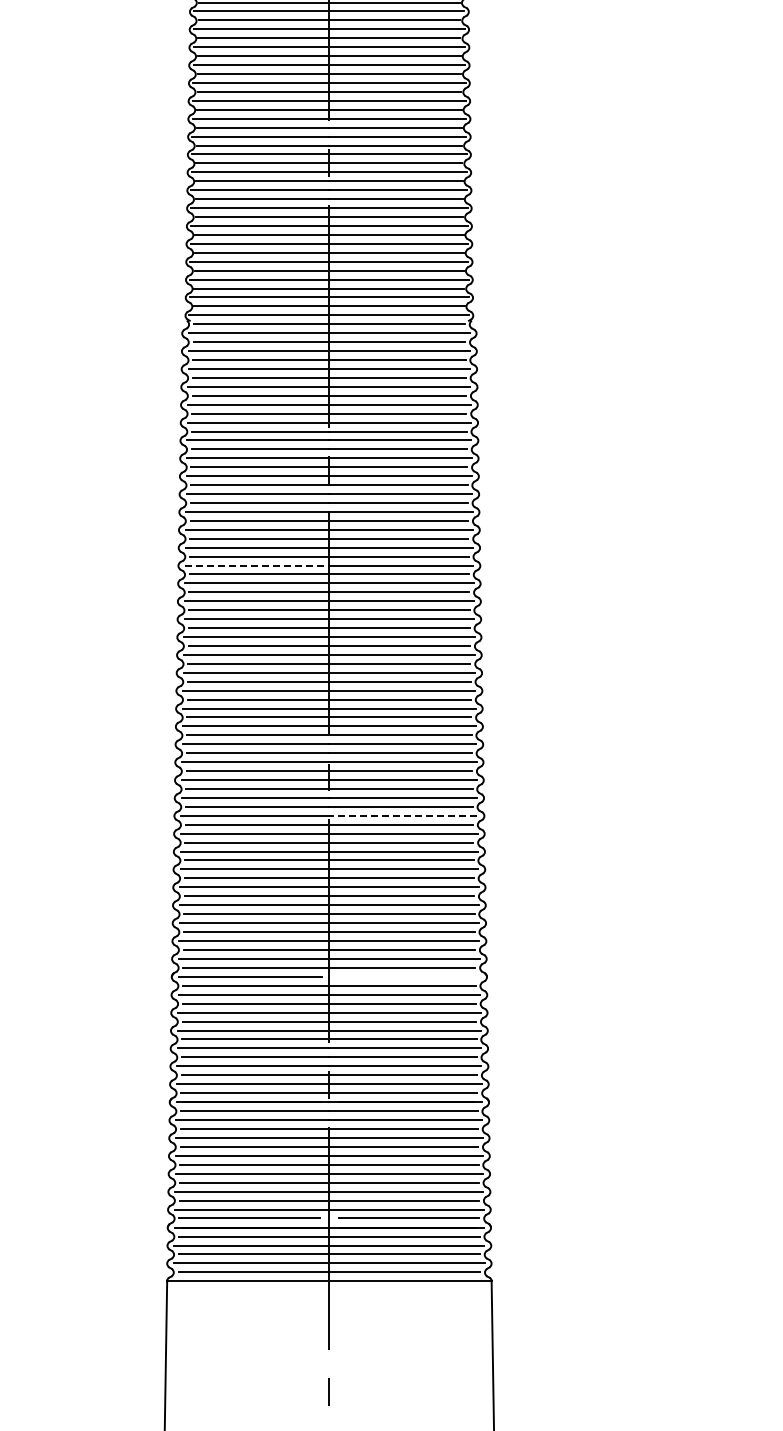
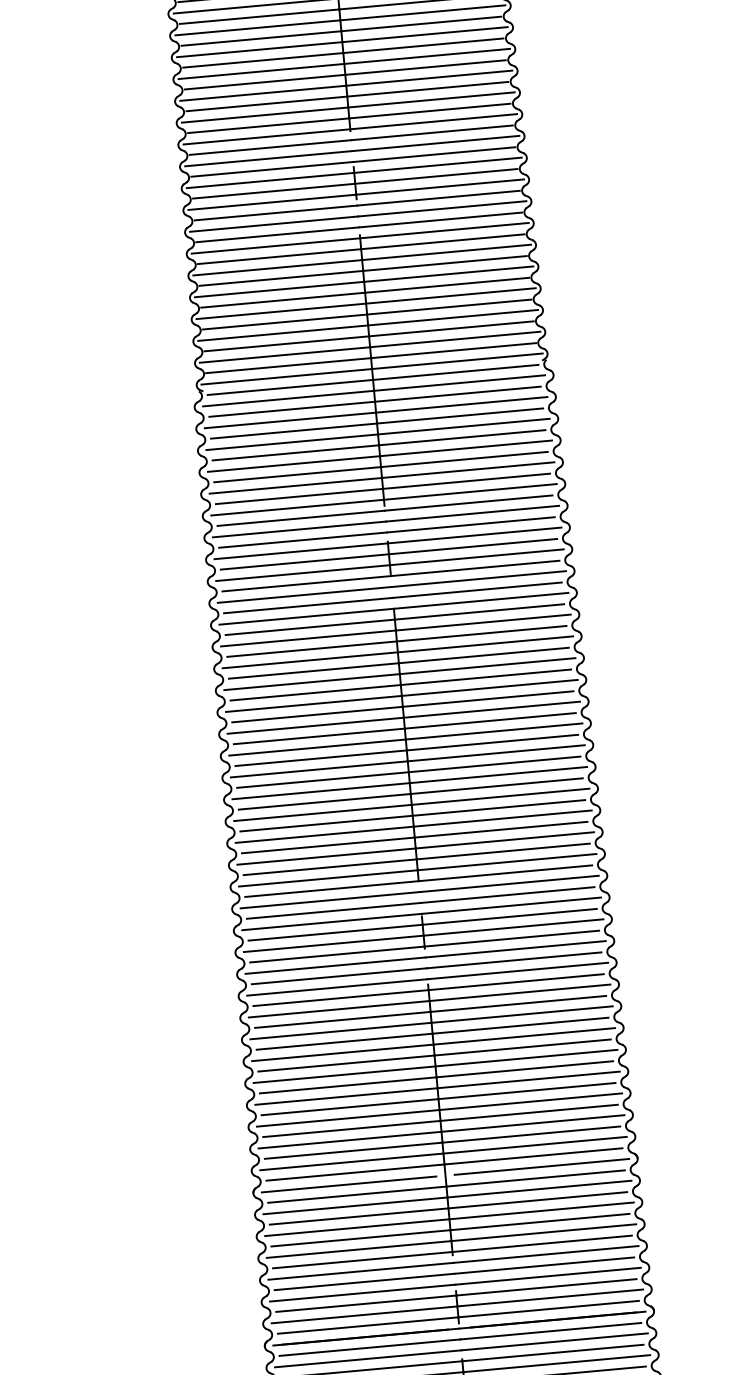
line: (257, 565) -> (312, 682), dashed -> solid
line: (402, 815) -> (516, 970), dashed -> solid
line: (408, 976) -> (541, 1166), added

